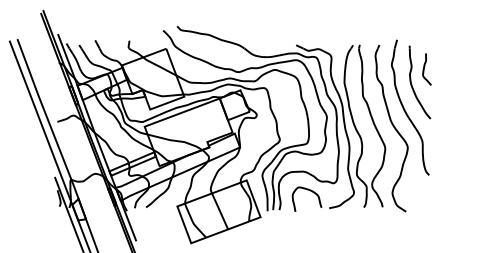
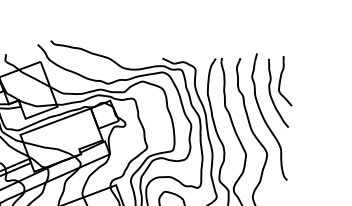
part: (426, 69) -> (284, 81), size x1.67

